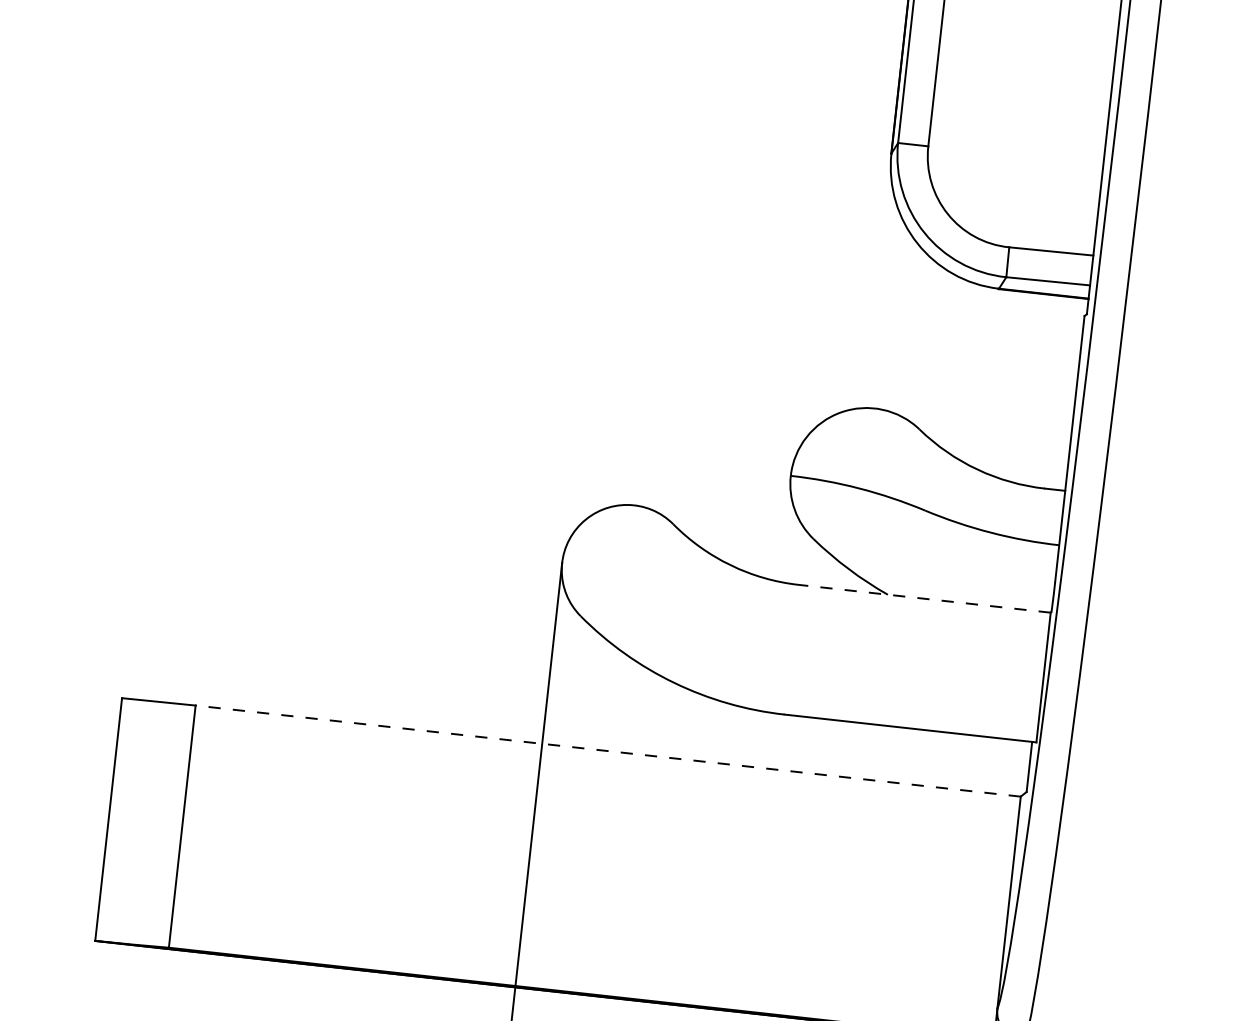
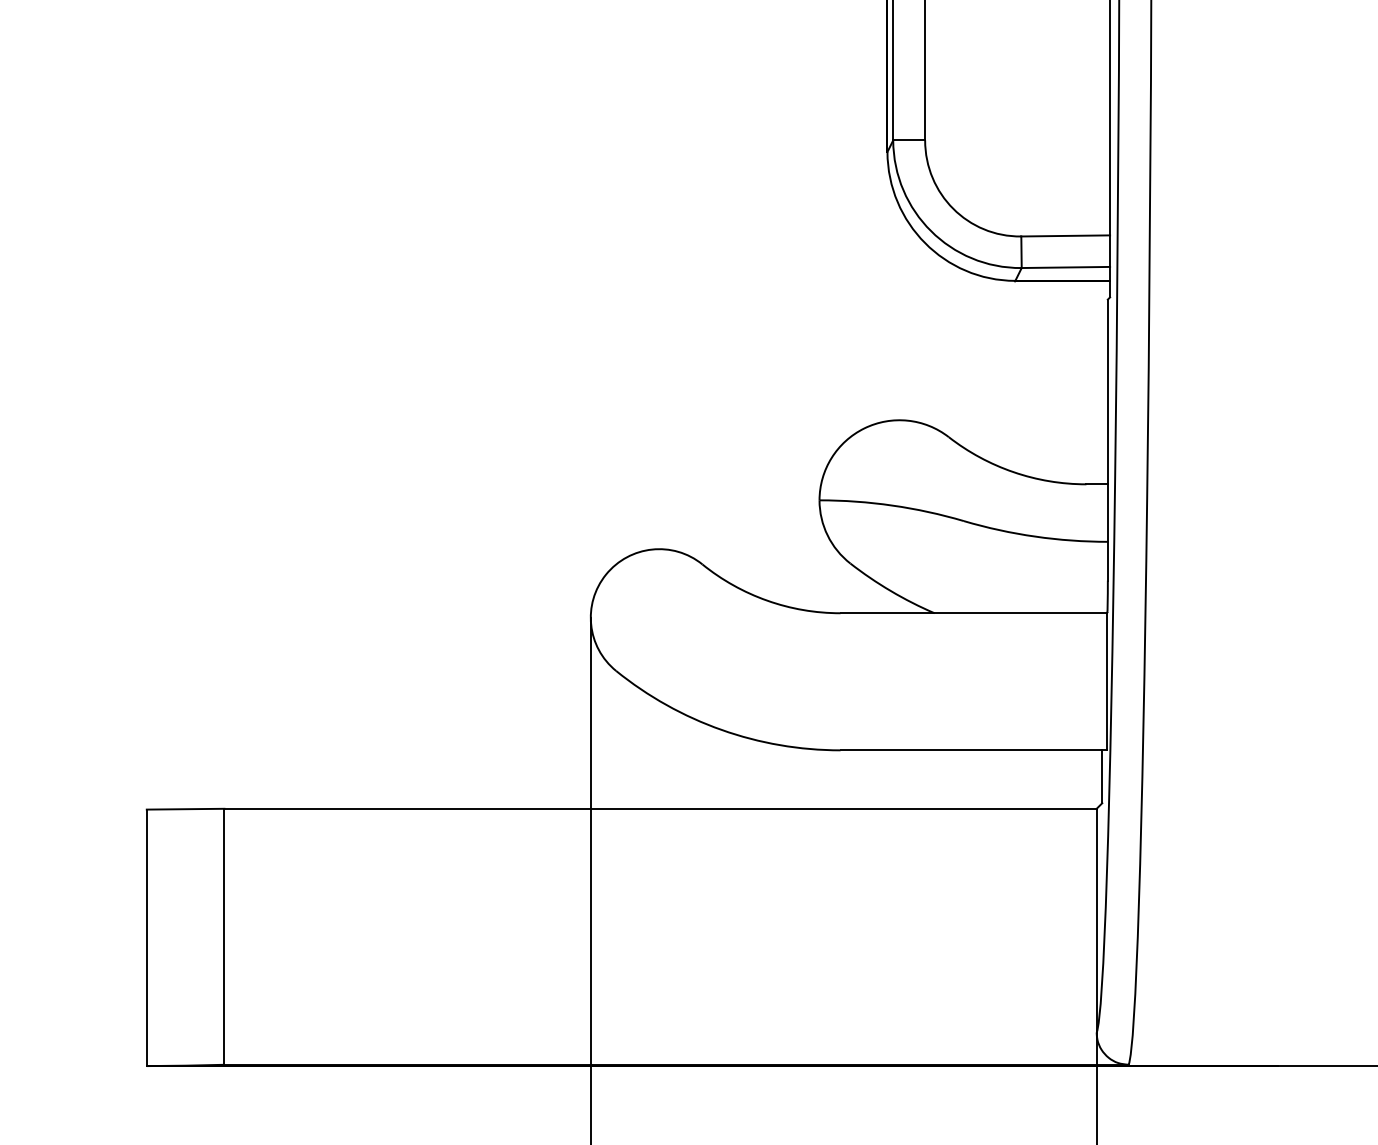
line: (924, 599) -> (973, 613), dashed -> solid
line: (608, 750) -> (660, 808), dashed -> solid

